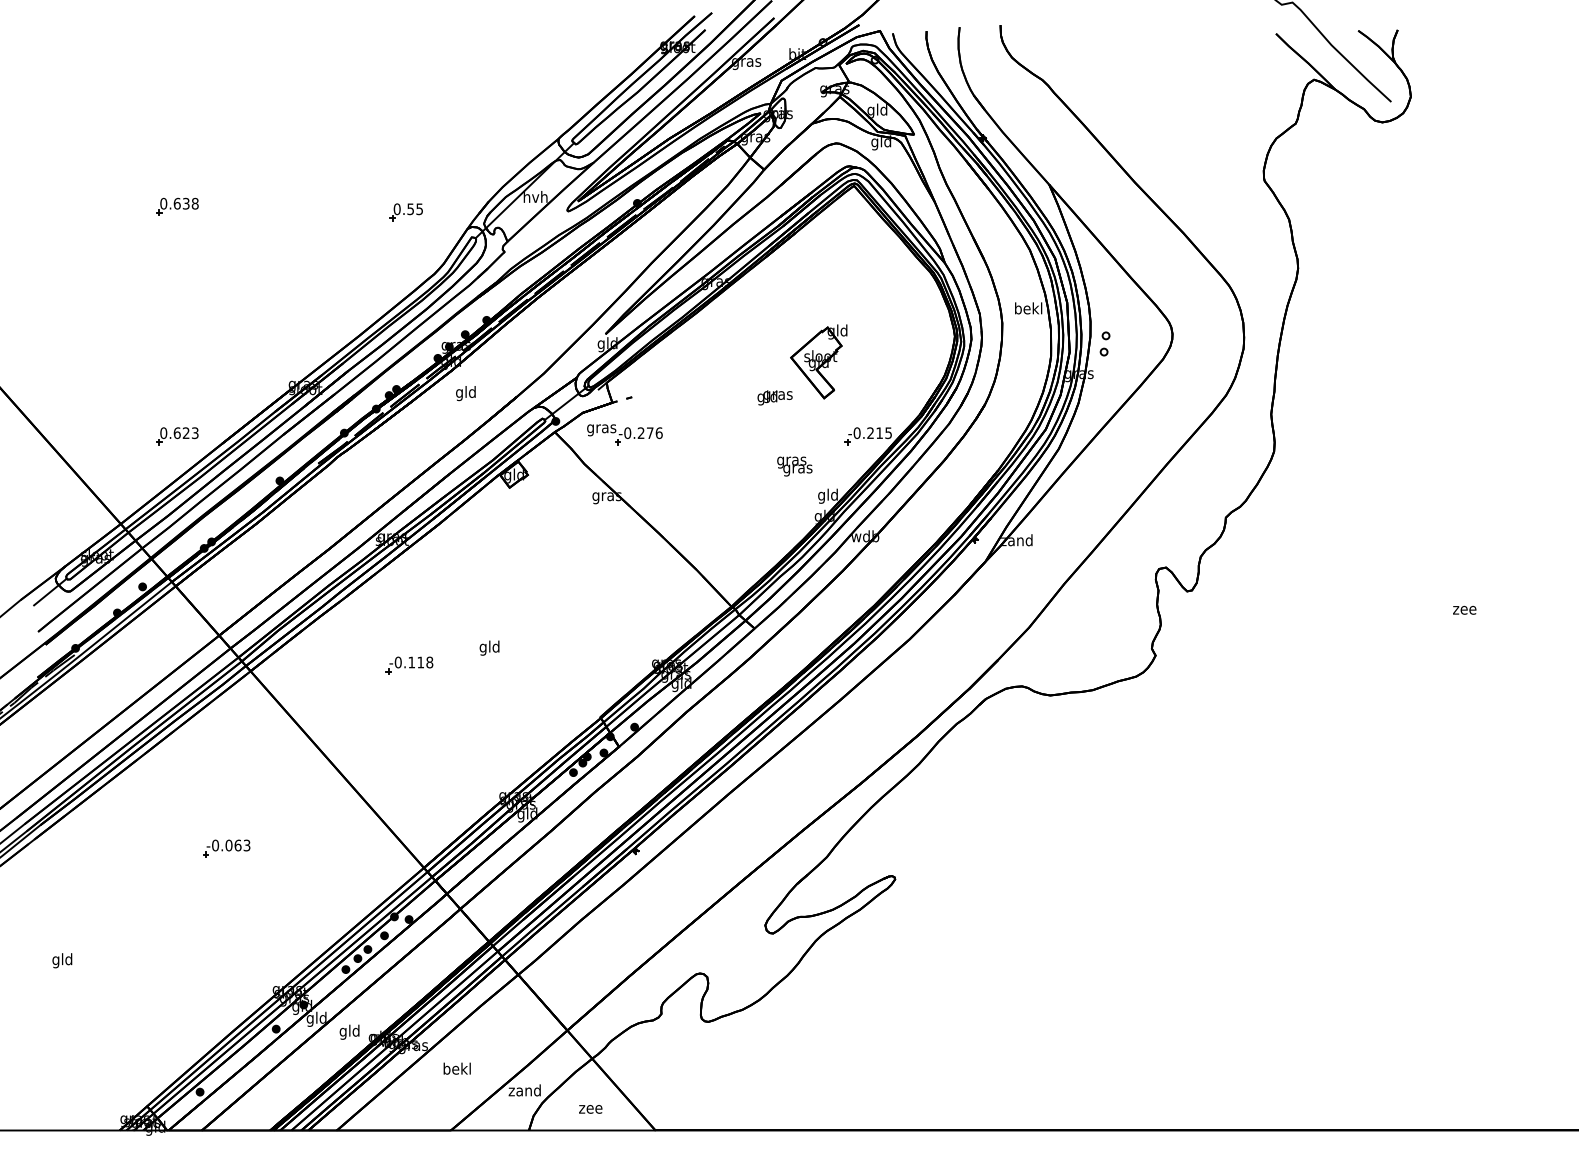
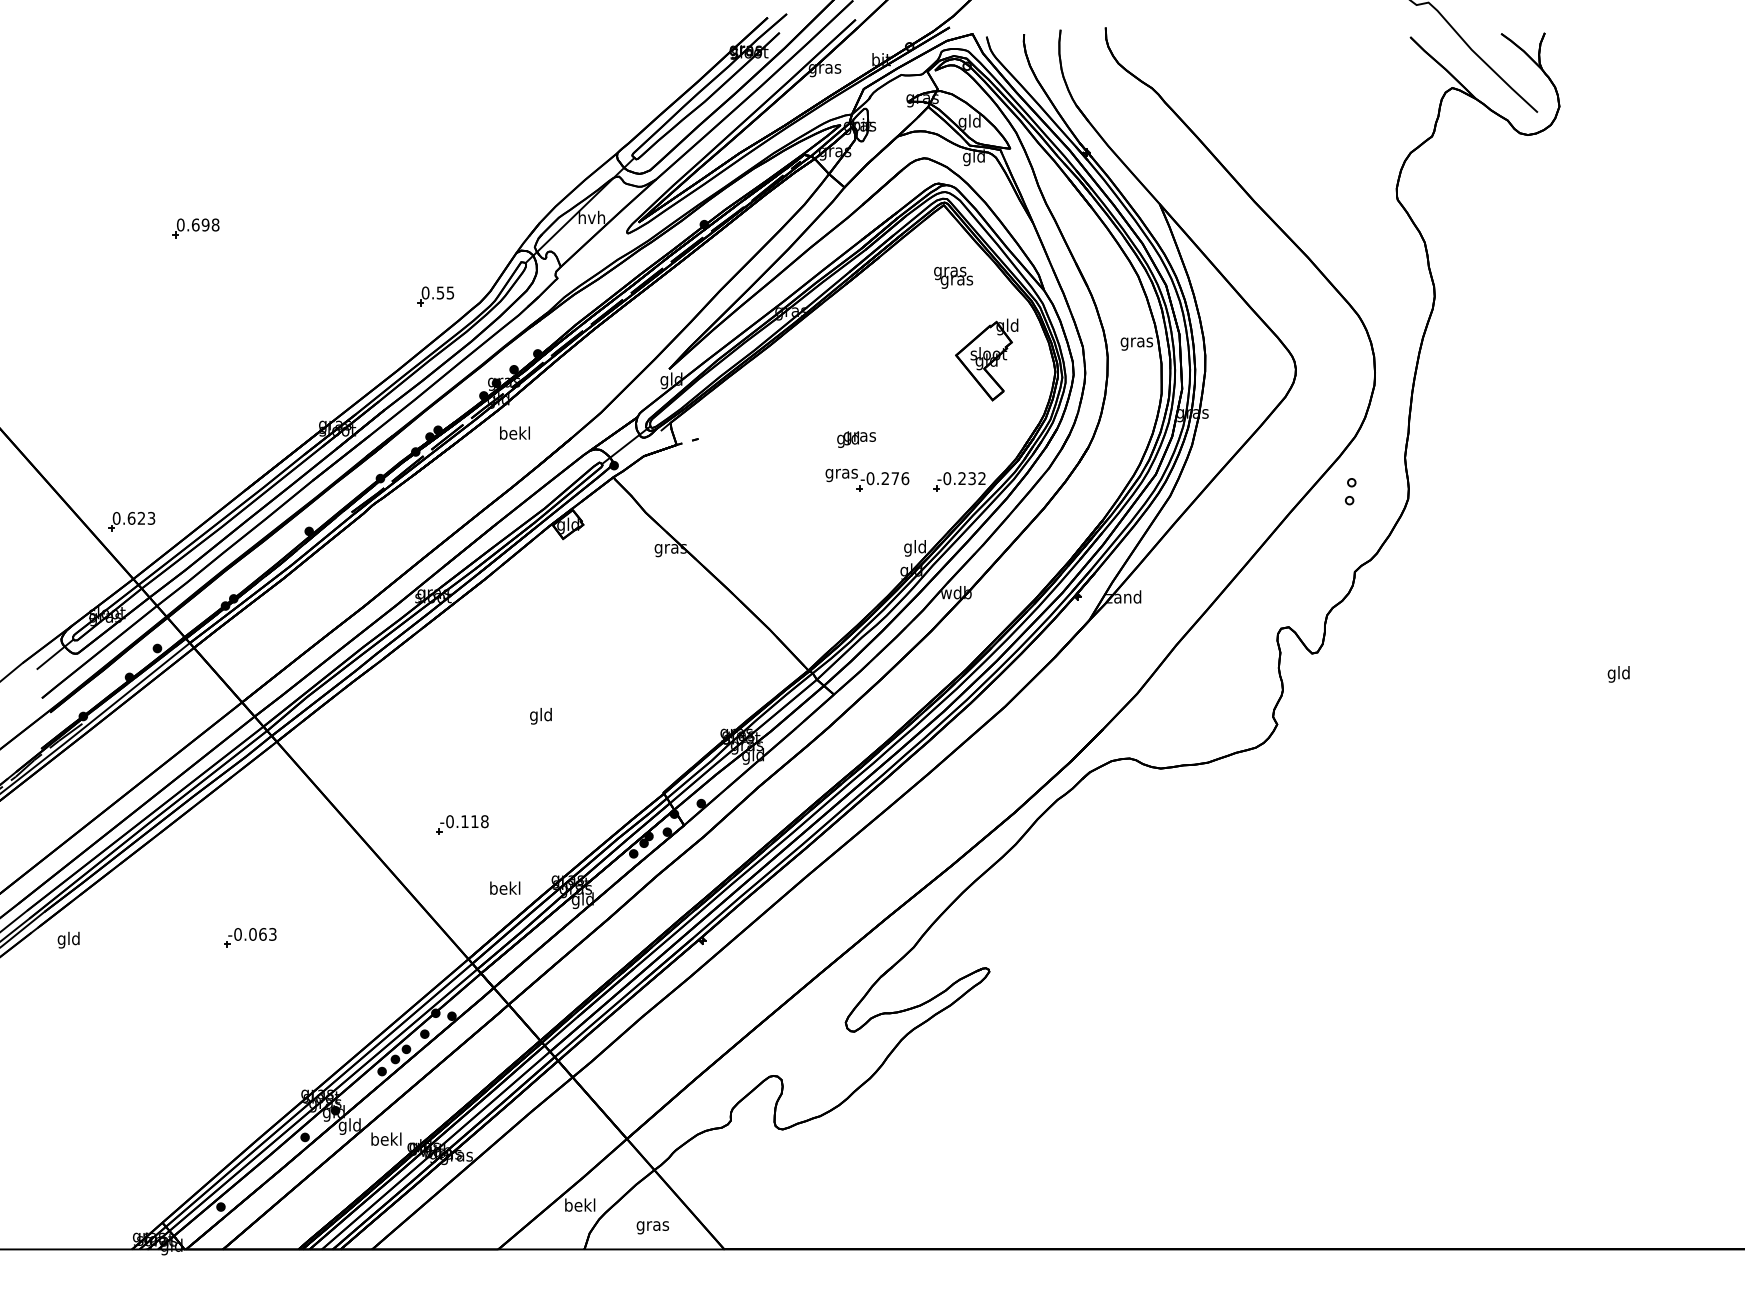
text: (185, 203) -> (204, 224), 0.638 -> 0.698
part: (405, 212) -> (434, 296), moved
text: (1028, 309) -> (1136, 341), bekl -> gras
part: (1104, 343) -> (1350, 491), moved
part: (818, 361) -> (986, 359), moved
text: (465, 393) -> (514, 434), gld -> bekl
text: (883, 433) -> (976, 478), -0.215 -> -0.232
part: (624, 434) -> (866, 480), moved
part: (177, 436) -> (131, 522), moved
text: (794, 466) -> (953, 277), moved
text: (1464, 609) -> (1618, 673), zee -> gld
part: (409, 665) -> (462, 824), moved
text: (62, 960) -> (68, 939), moved
text: (349, 1031) -> (386, 1140), gld -> bekl
text: (456, 1068) -> (504, 887), moved
text: (524, 1090) -> (579, 1205), zand -> bekl
text: (590, 1110) -> (652, 1227), zee -> gras

